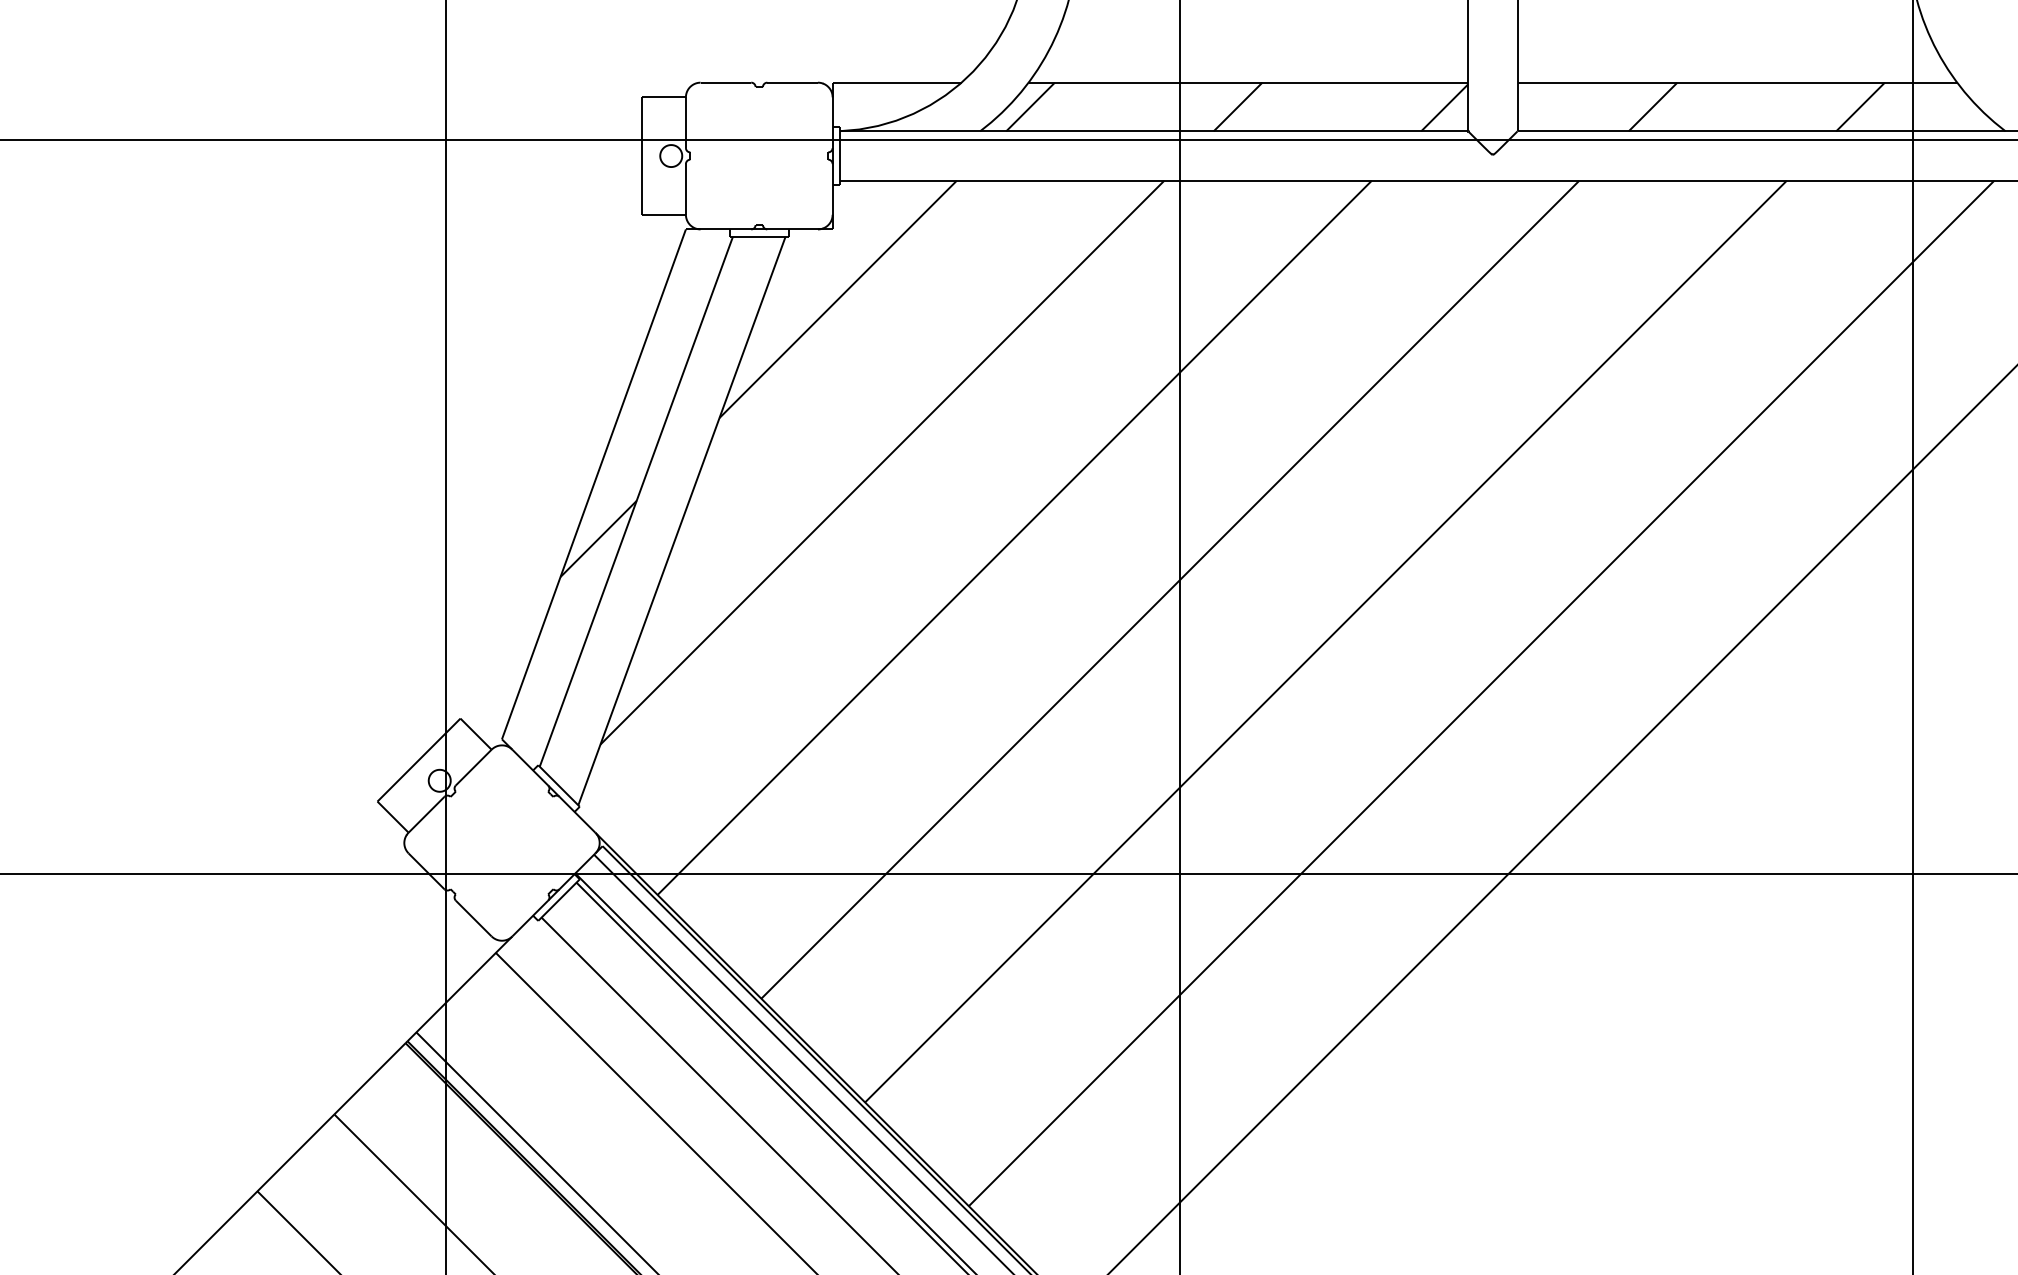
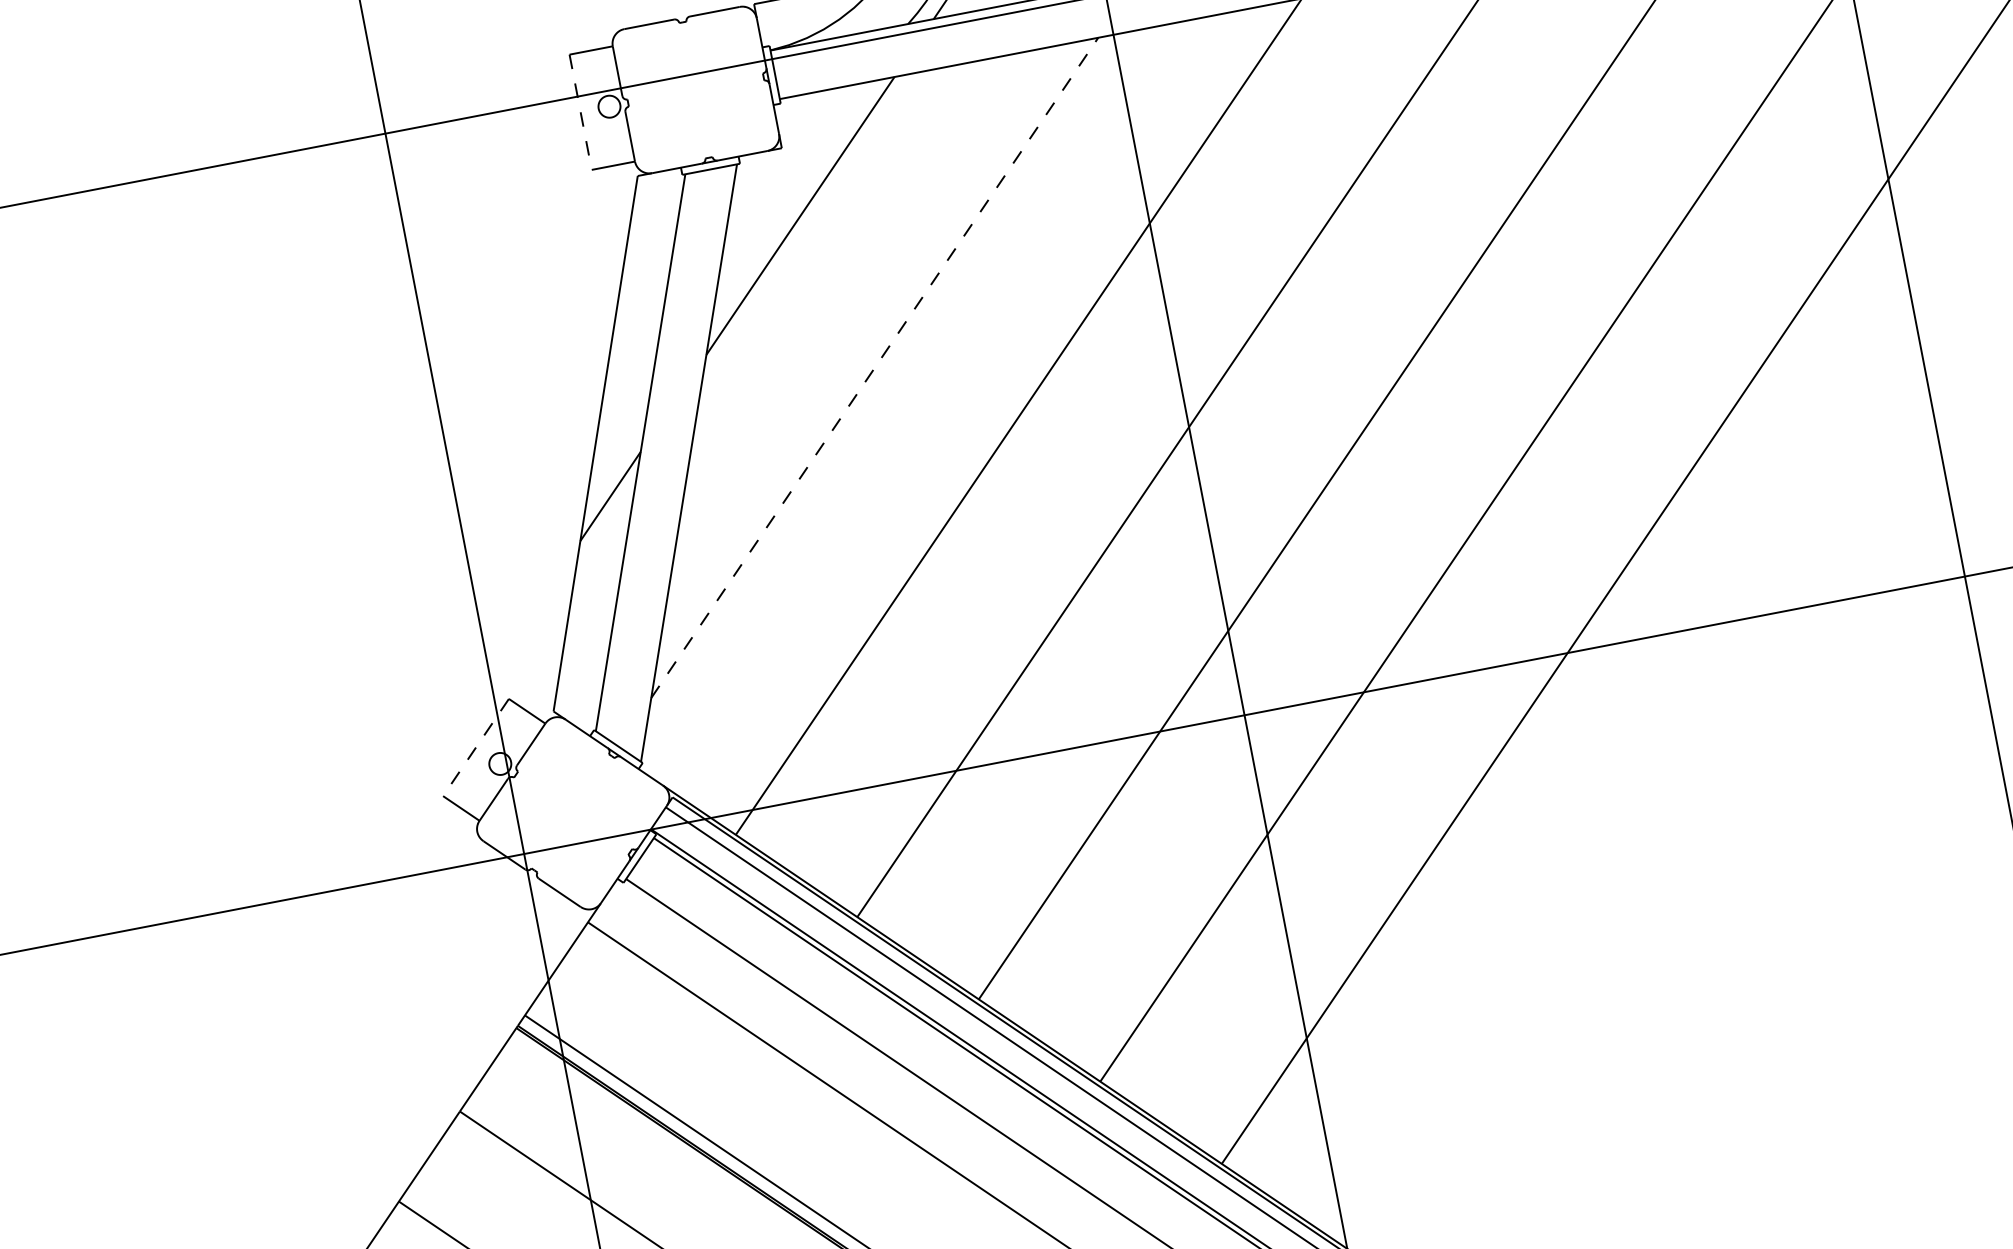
line: (641, 156) -> (580, 112), solid -> dashed
line: (882, 462) -> (874, 367), solid -> dashed
line: (419, 760) -> (476, 747), solid -> dashed

